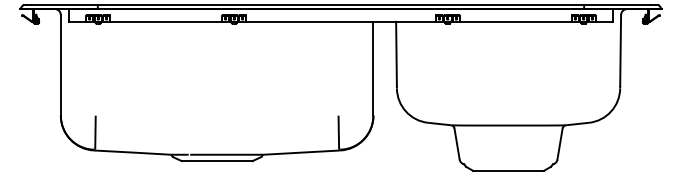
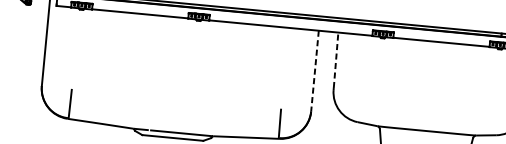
line: (396, 53) -> (336, 59), solid -> dashed
line: (373, 68) -> (315, 70), solid -> dashed

